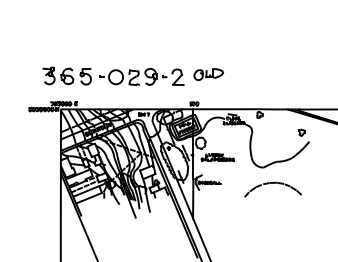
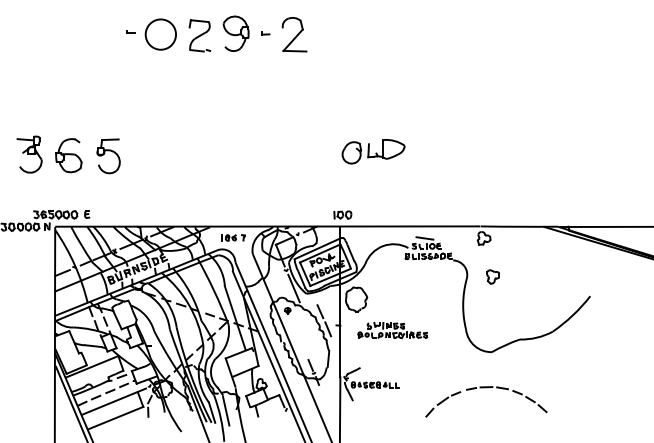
part: (141, 76) -> (215, 32), moved
part: (301, 132) -> (491, 276), moved
part: (273, 189) -> (487, 401), moved

